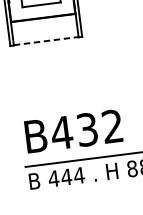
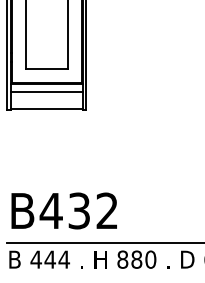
line: (43, 25) -> (46, 91), added
line: (45, 41) -> (46, 109), dashed -> solid

